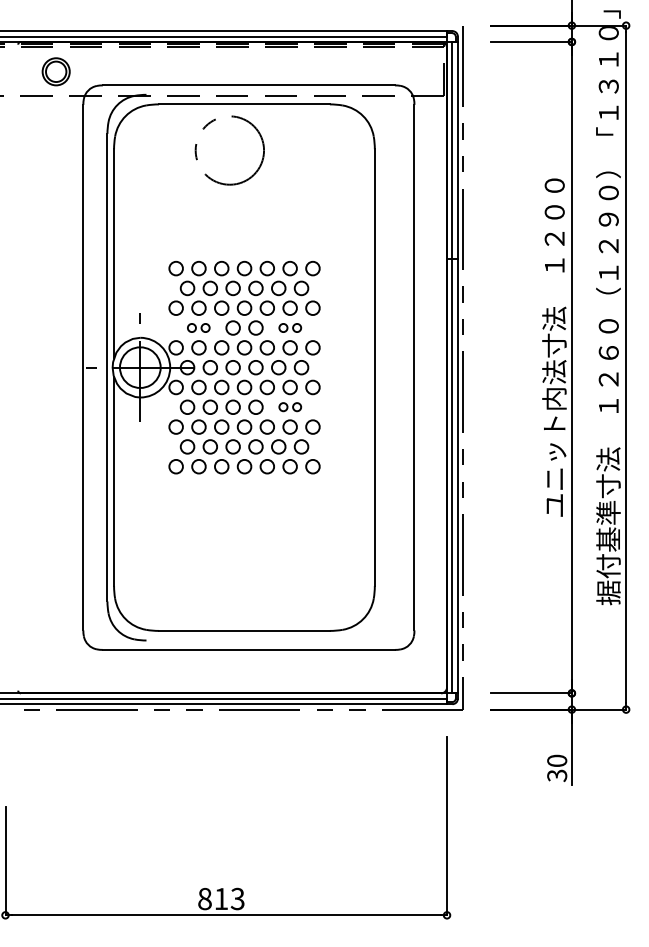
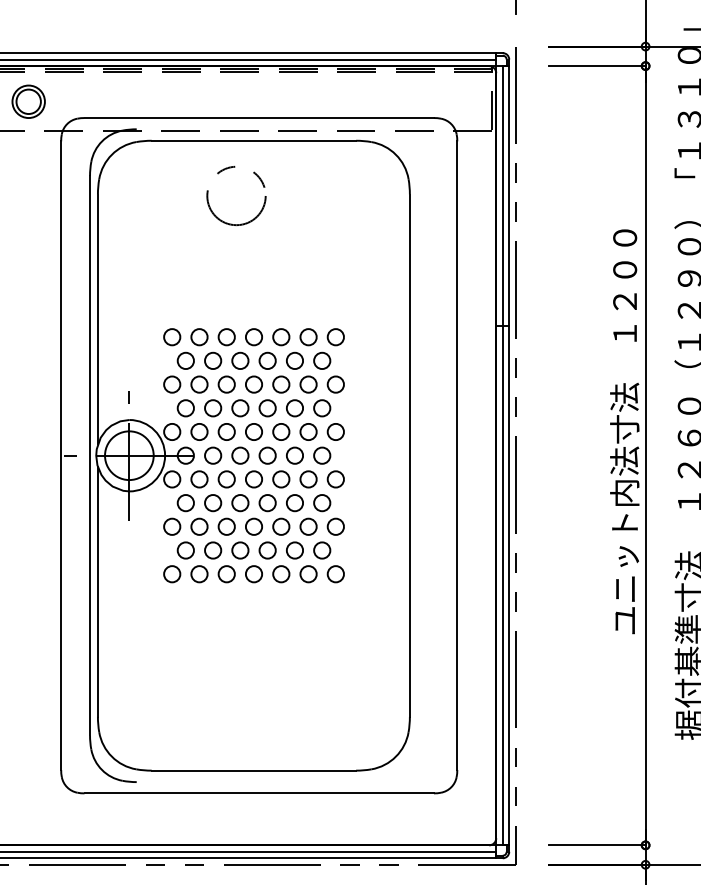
circle: (229, 150) -> (236, 195), size x0.71
part: (198, 327) -> (198, 407), size x1.67
part: (290, 327) -> (309, 407), size x1.67
part: (290, 406) -> (309, 502), size x1.67

